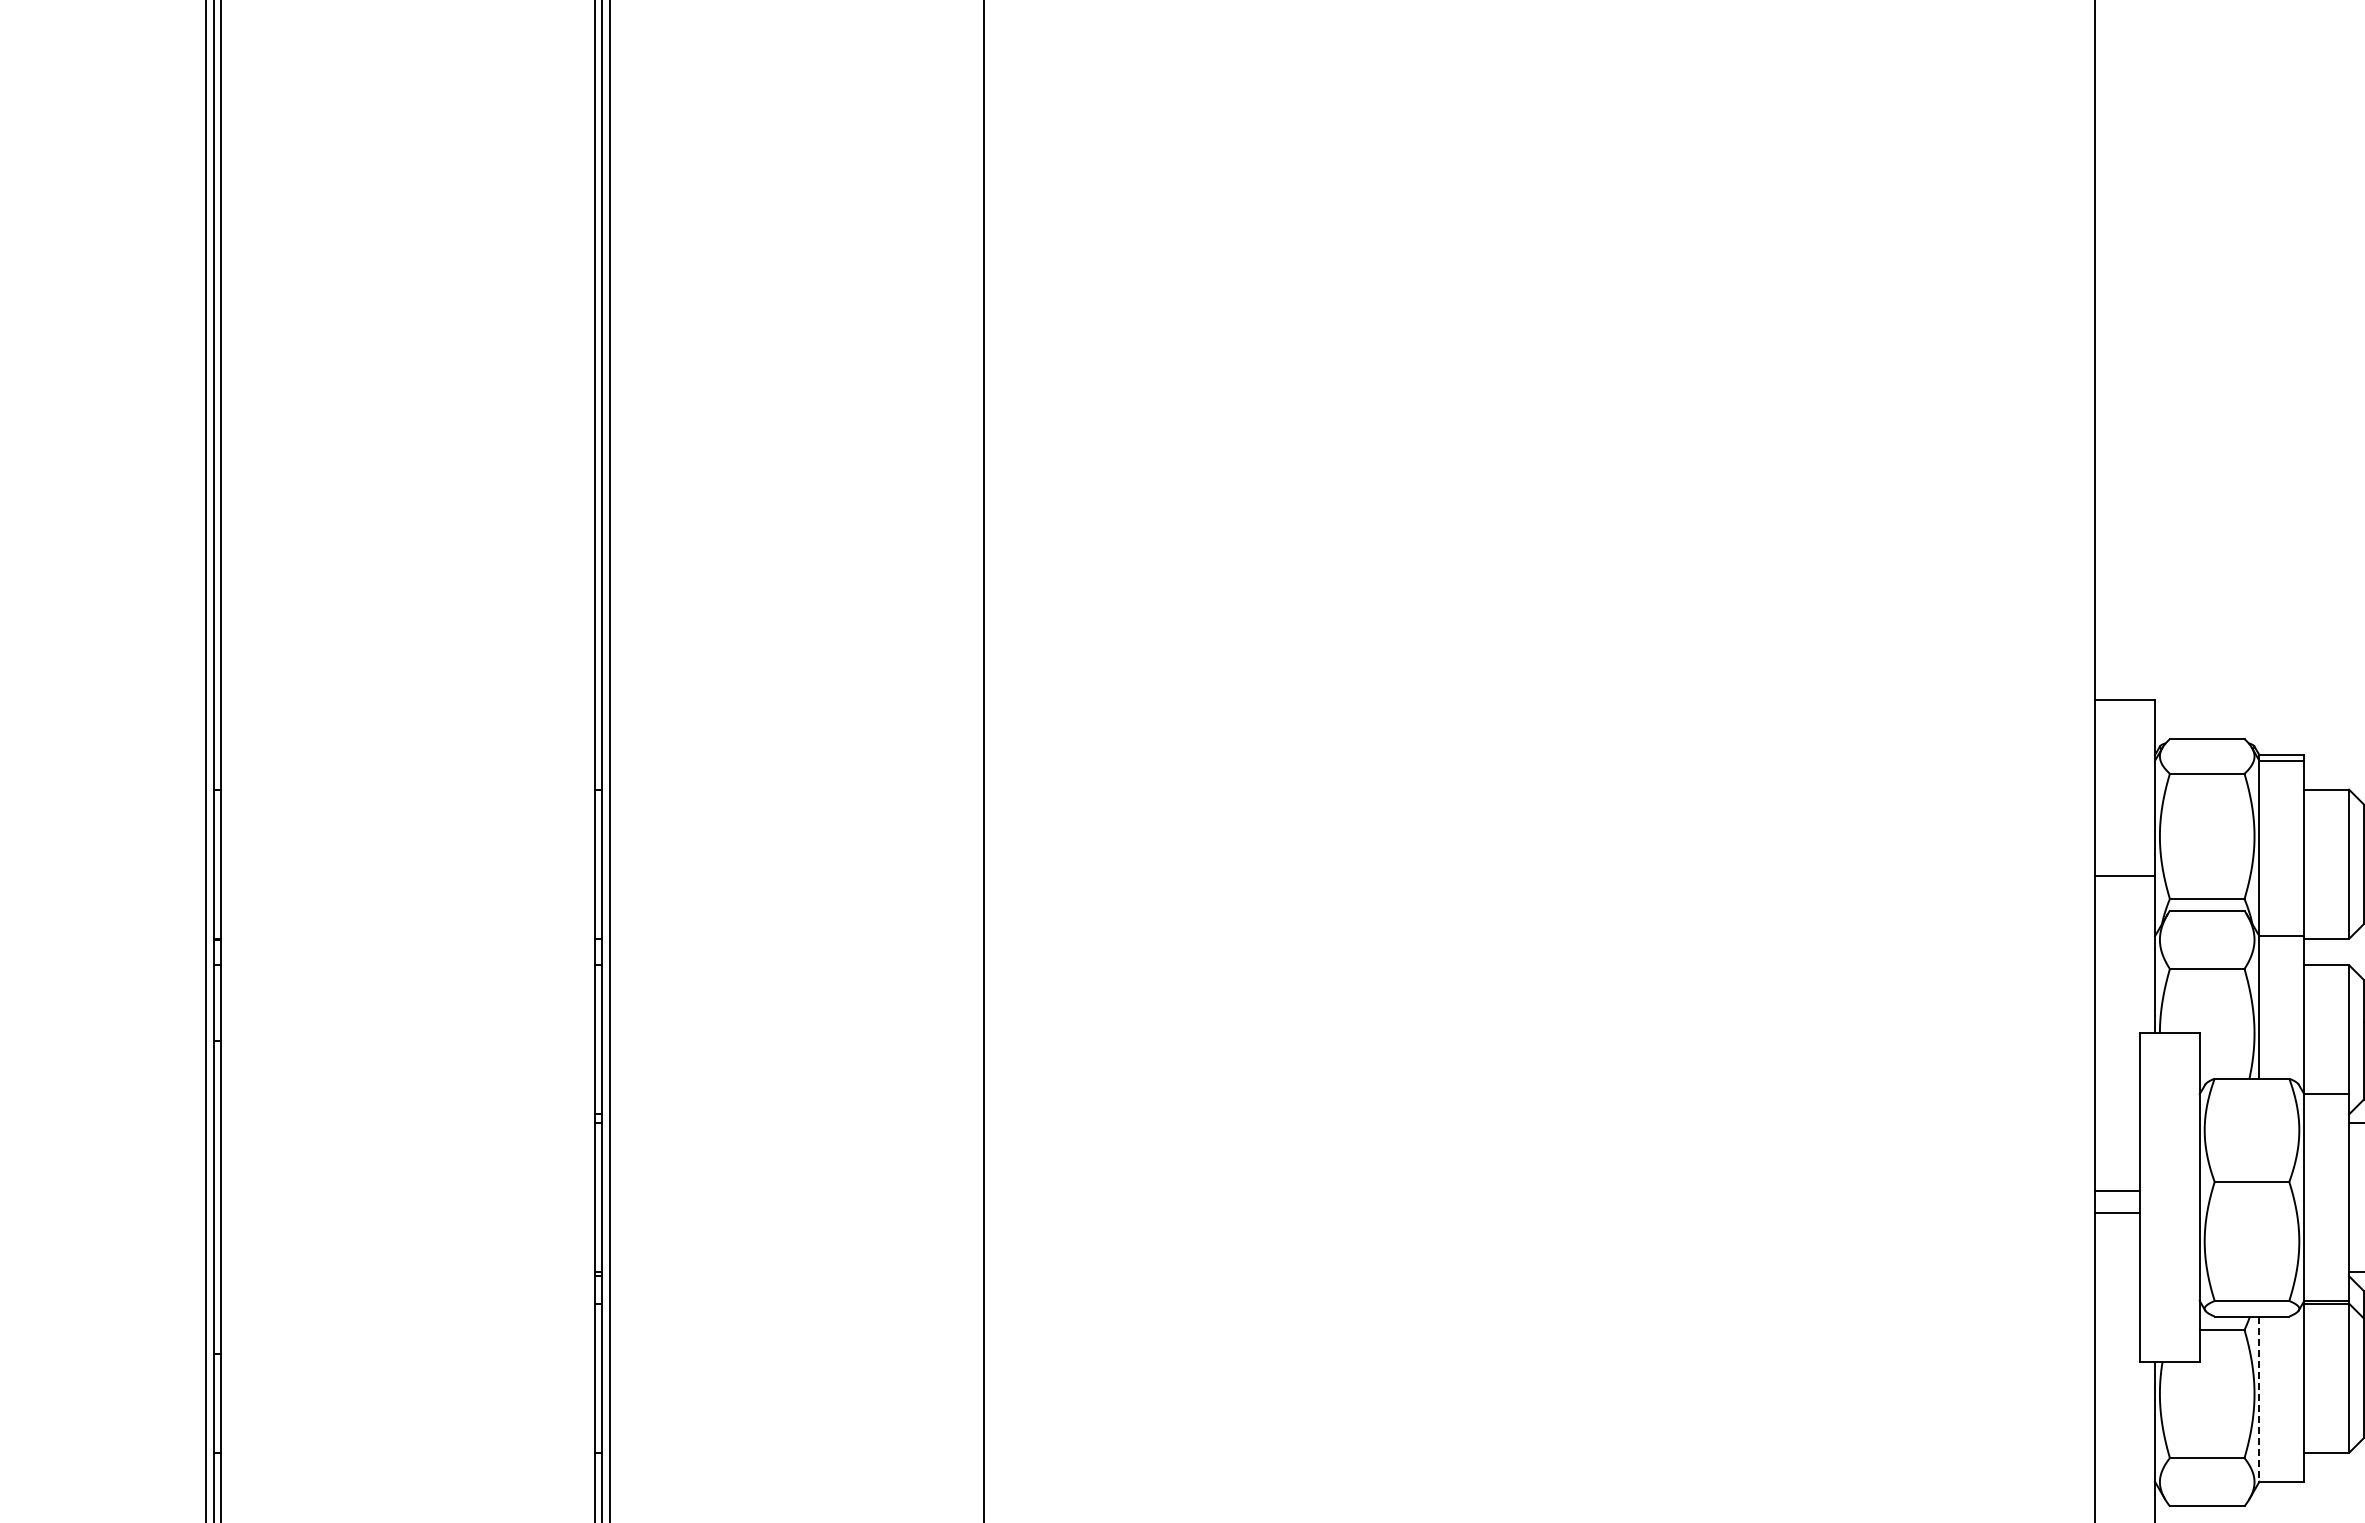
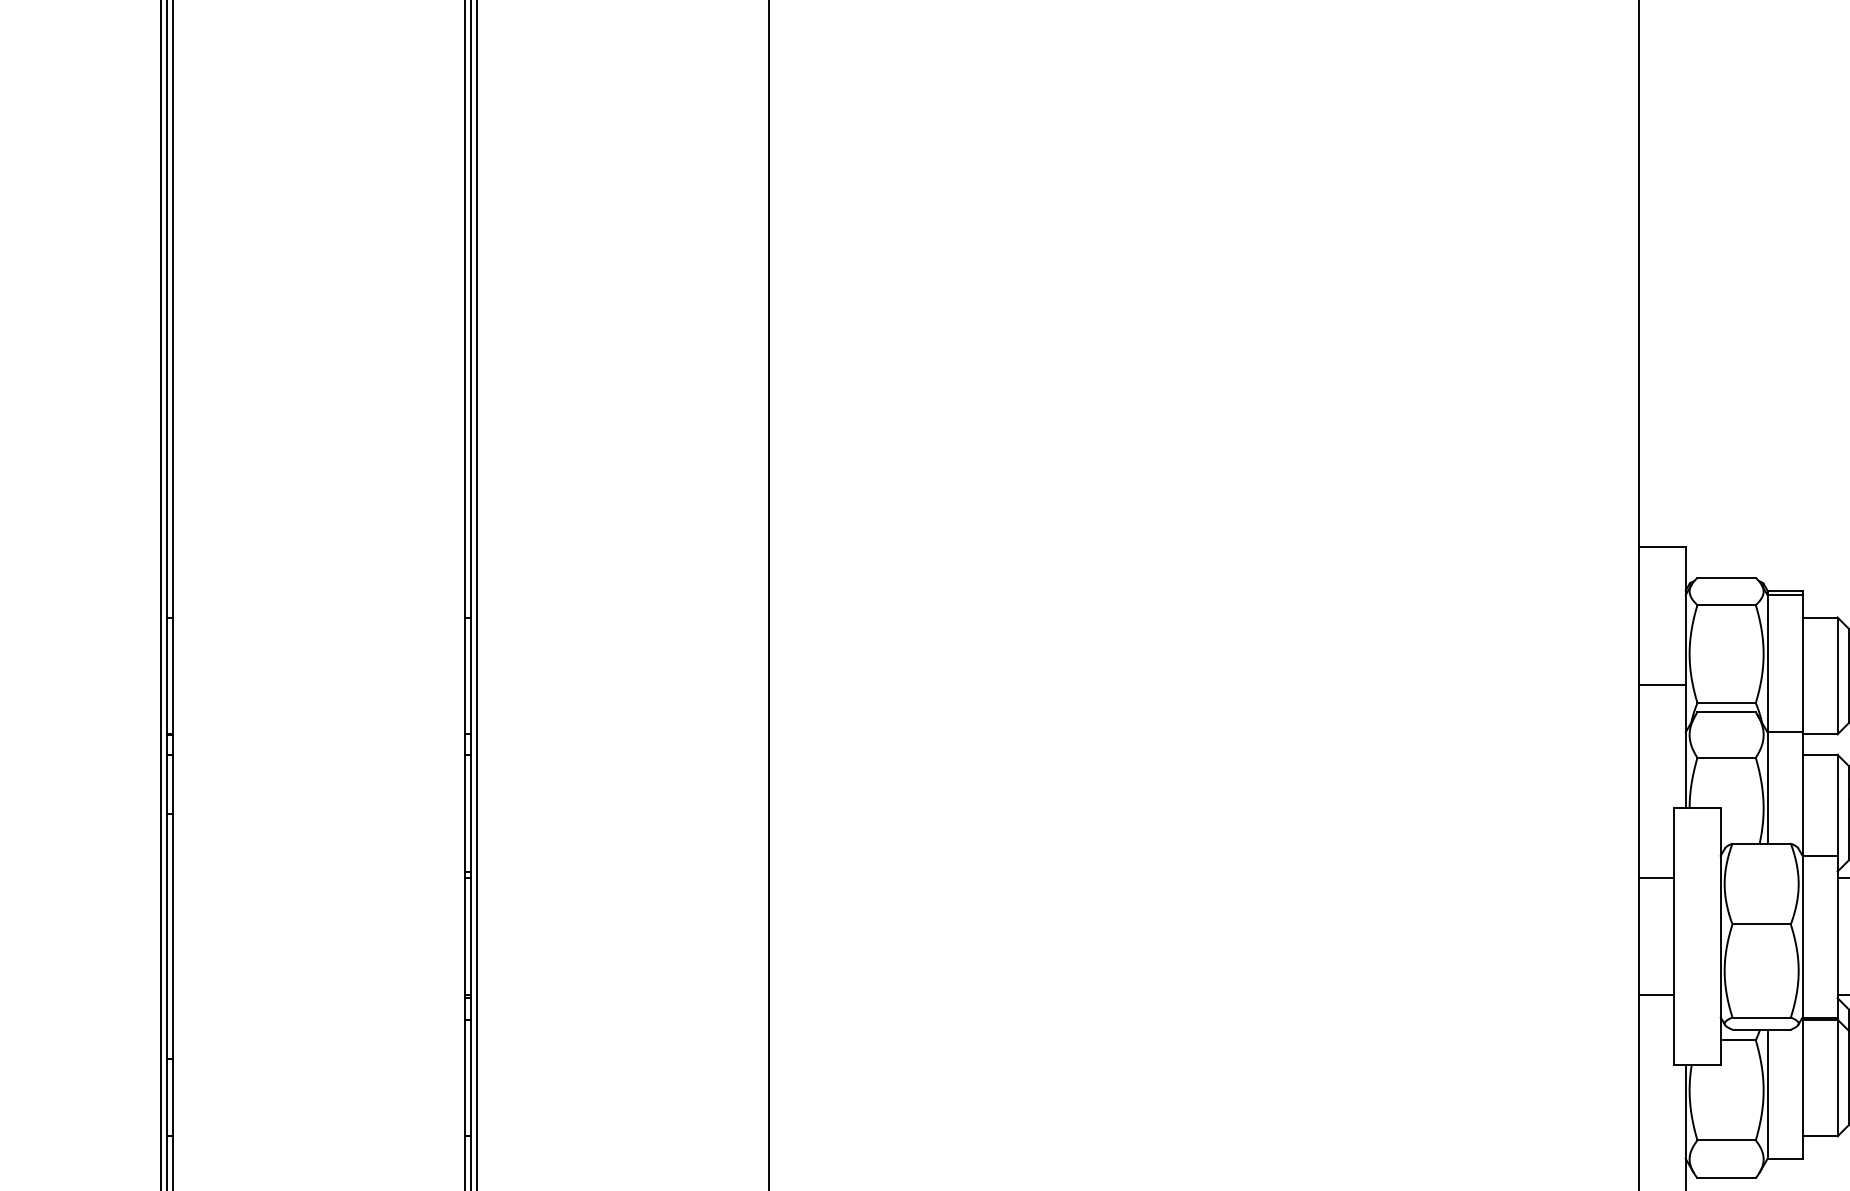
line: (2117, 1190) -> (1656, 877), moved
line: (2117, 1213) -> (1656, 995), moved
line: (2259, 1399) -> (1767, 1094), dashed -> solid

